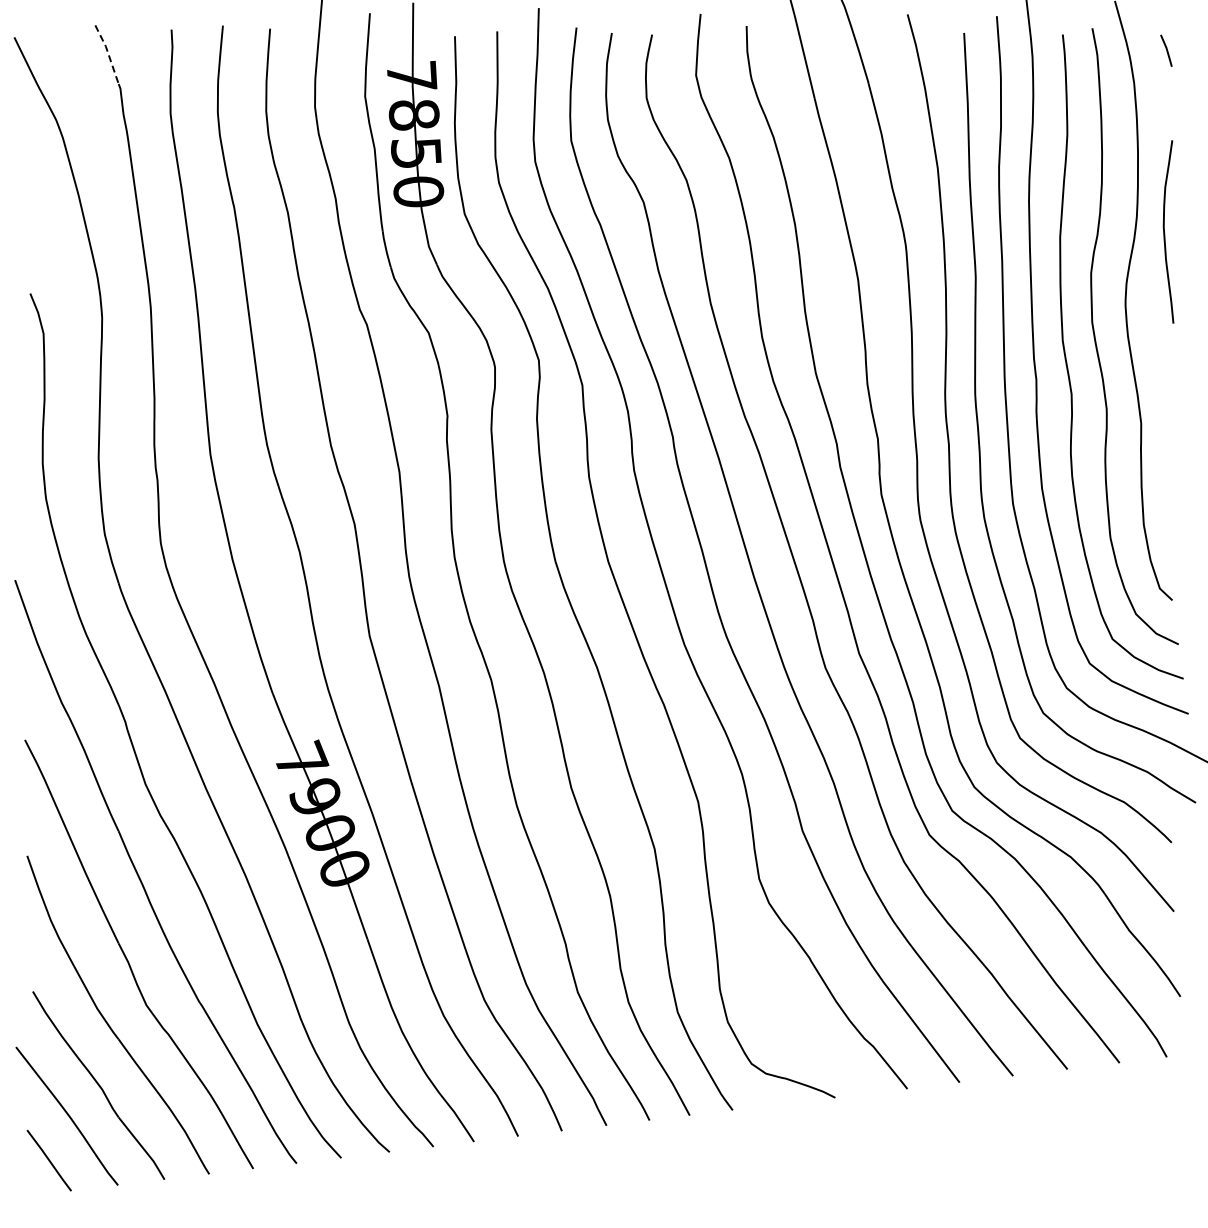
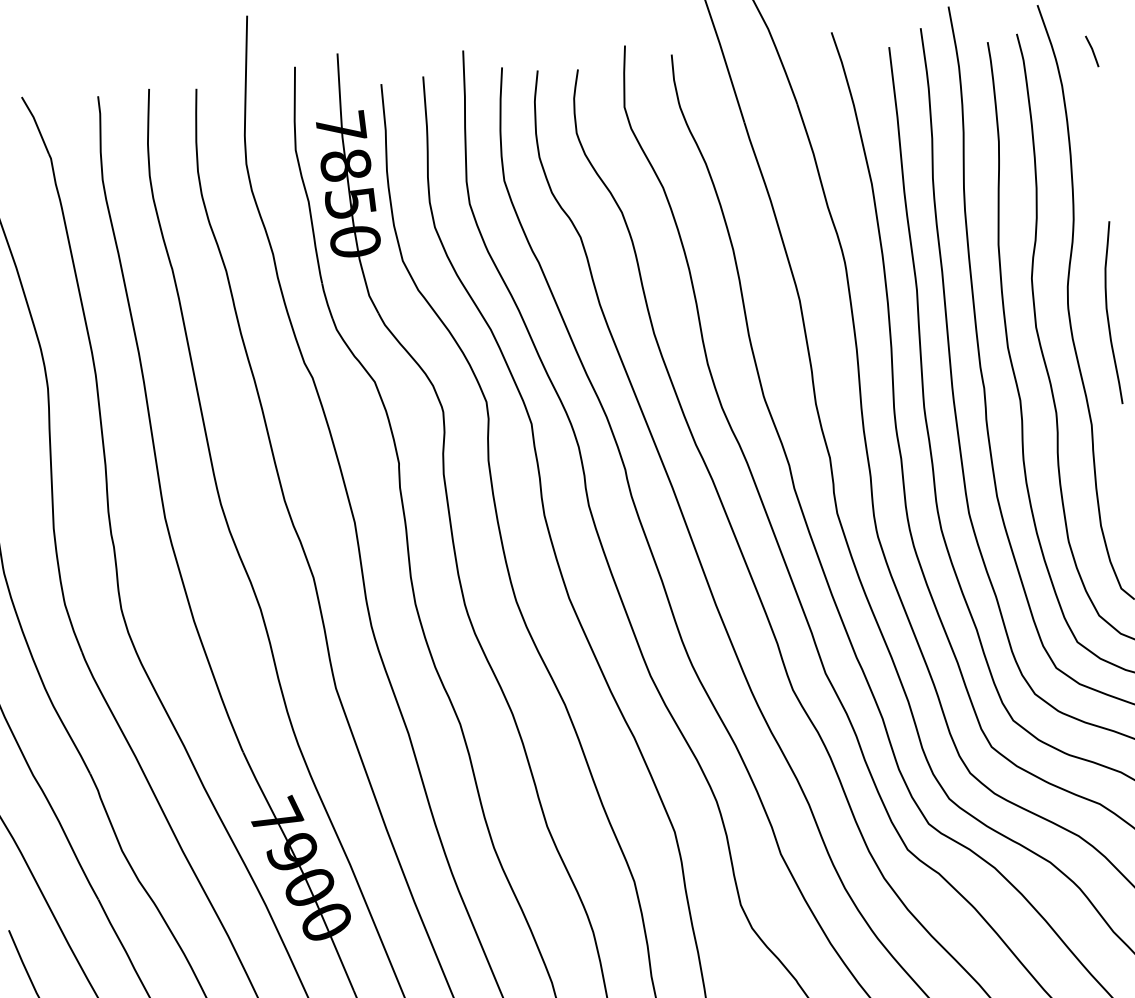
line: (108, 53) -> (36, 124), dashed -> solid
curve: (1165, 233) -> (1108, 314), moved

